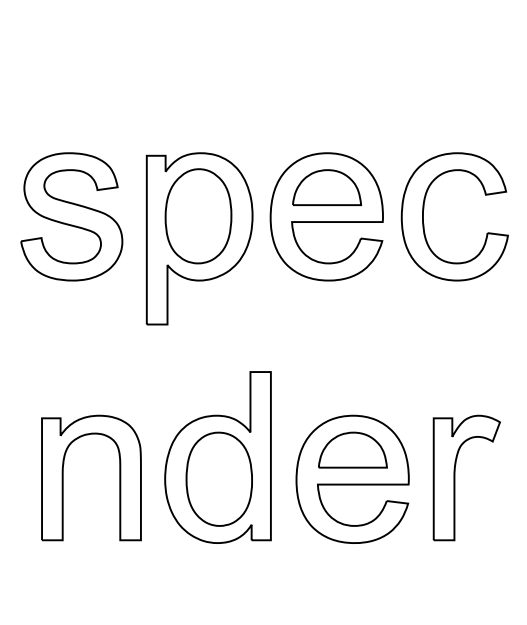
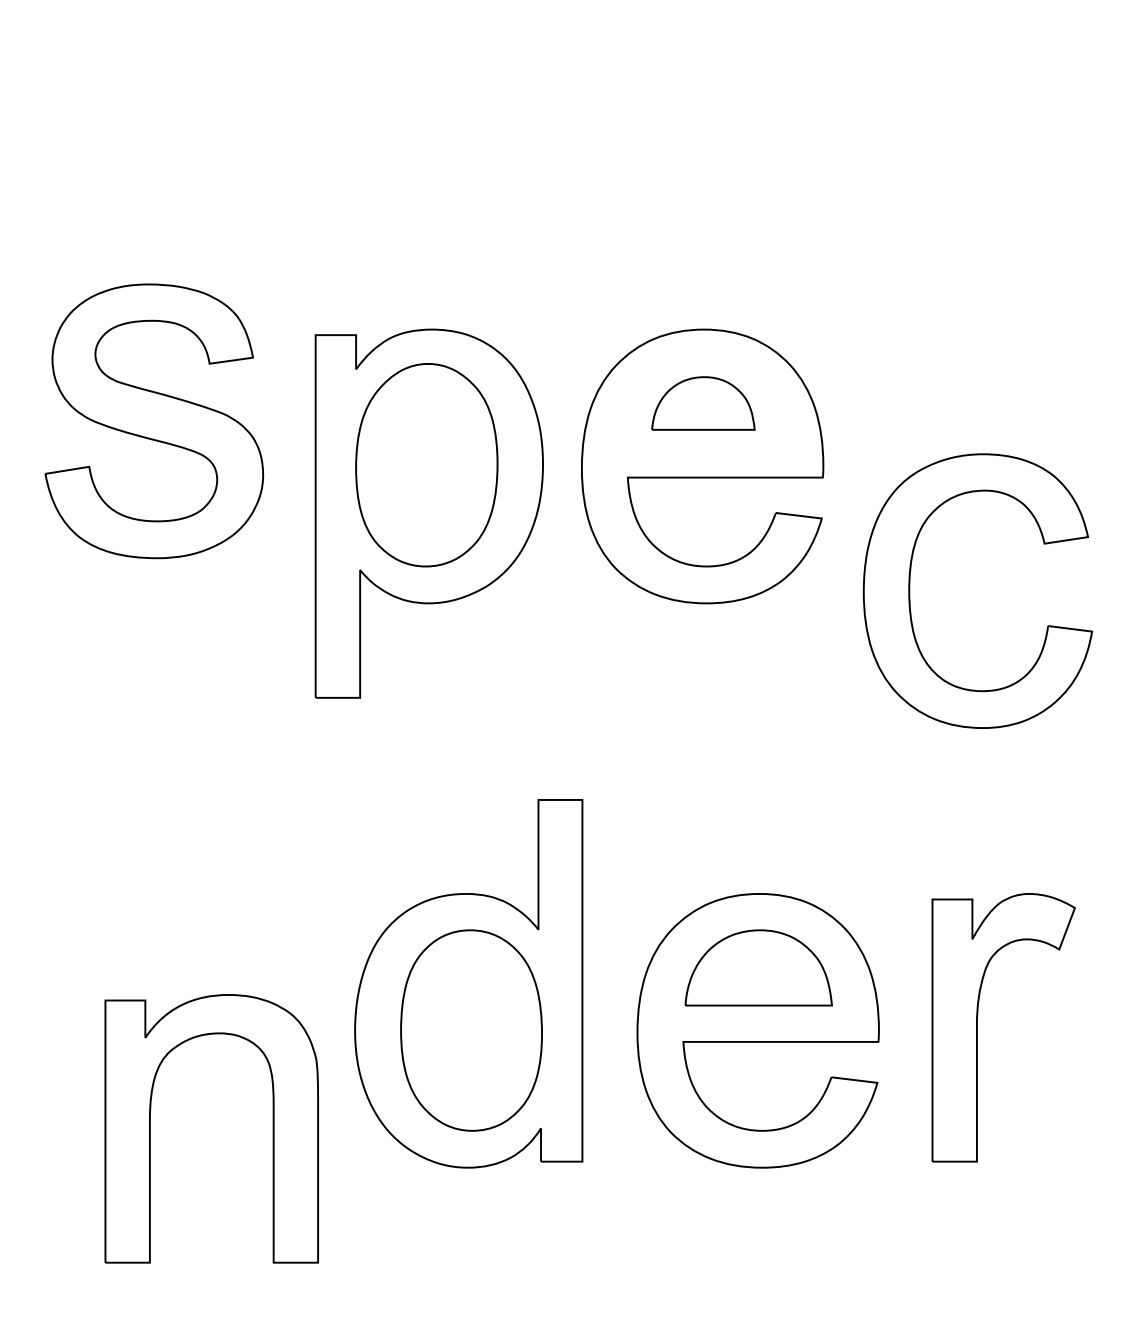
part: (327, 187) -> (704, 403), size x0.7
part: (424, 209) -> (912, 575), moved
part: (71, 216) -> (153, 420), moved
part: (63, 477) -> (151, 1127), moved

